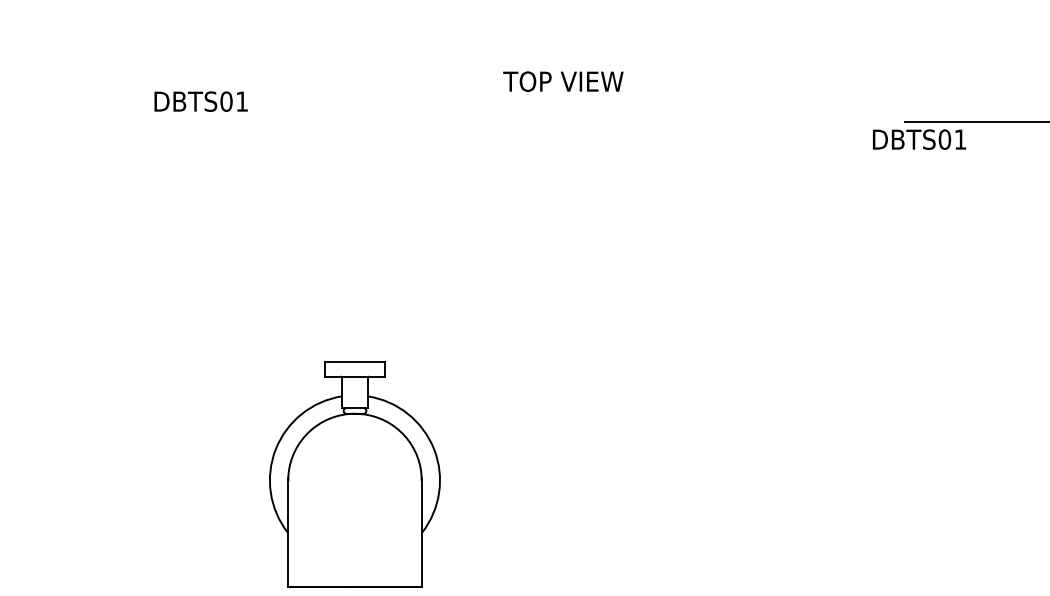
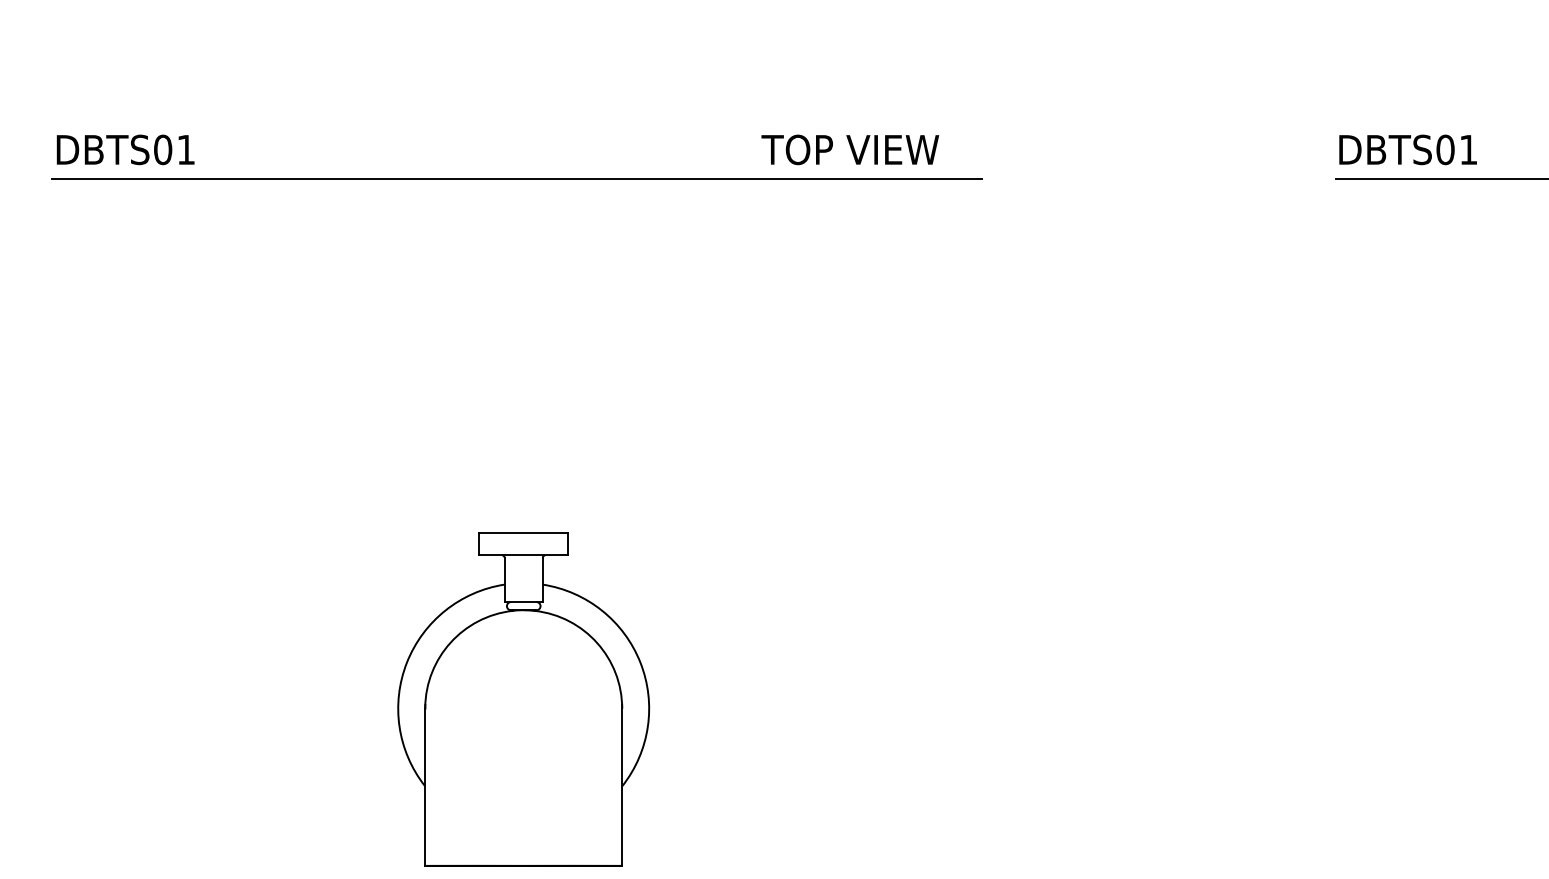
text: (563, 81) -> (850, 149), moved
text: (200, 101) -> (124, 149), moved
line: (350, 121) -> (517, 179), added
text: (919, 139) -> (1408, 149), moved

